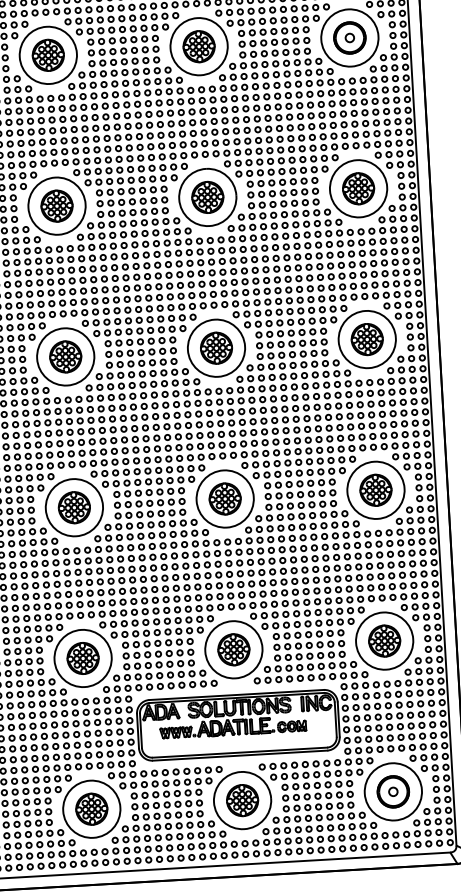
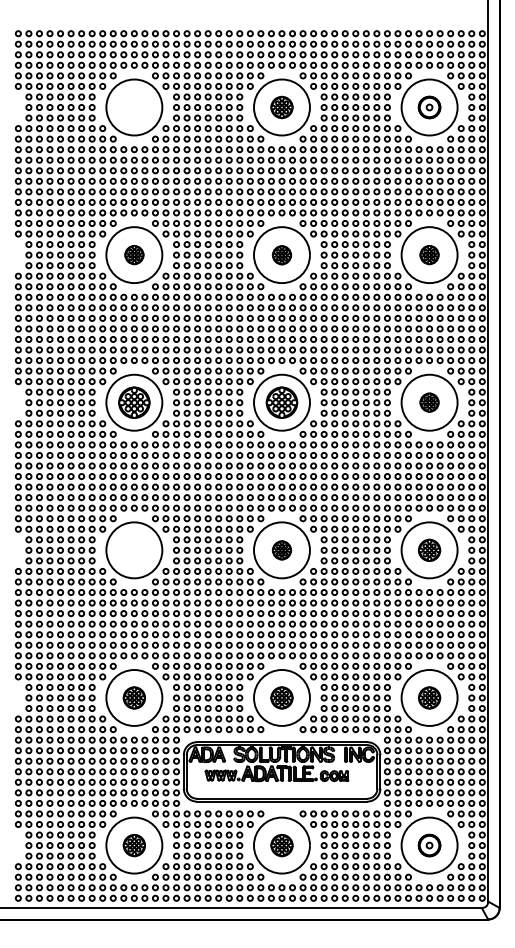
part: (349, 38) -> (429, 107), size x0.7
part: (198, 46) -> (281, 107), size x0.7
part: (48, 55) -> (134, 107), removed
part: (358, 188) -> (429, 254), size x0.6
part: (207, 197) -> (281, 255), size x0.6
part: (57, 205) -> (134, 254), size x0.6
part: (367, 339) -> (429, 402), size x0.6
part: (375, 490) -> (429, 550), size x0.7
part: (224, 499) -> (281, 550), size x0.6
part: (74, 507) -> (134, 550), removed
part: (384, 640) -> (429, 697), size x0.7
part: (233, 649) -> (281, 697), size x0.7
part: (83, 658) -> (134, 697), size x0.7
part: (393, 791) -> (429, 845), size x0.7
part: (242, 800) -> (281, 845), size x0.7
part: (91, 809) -> (134, 845), size x0.7

